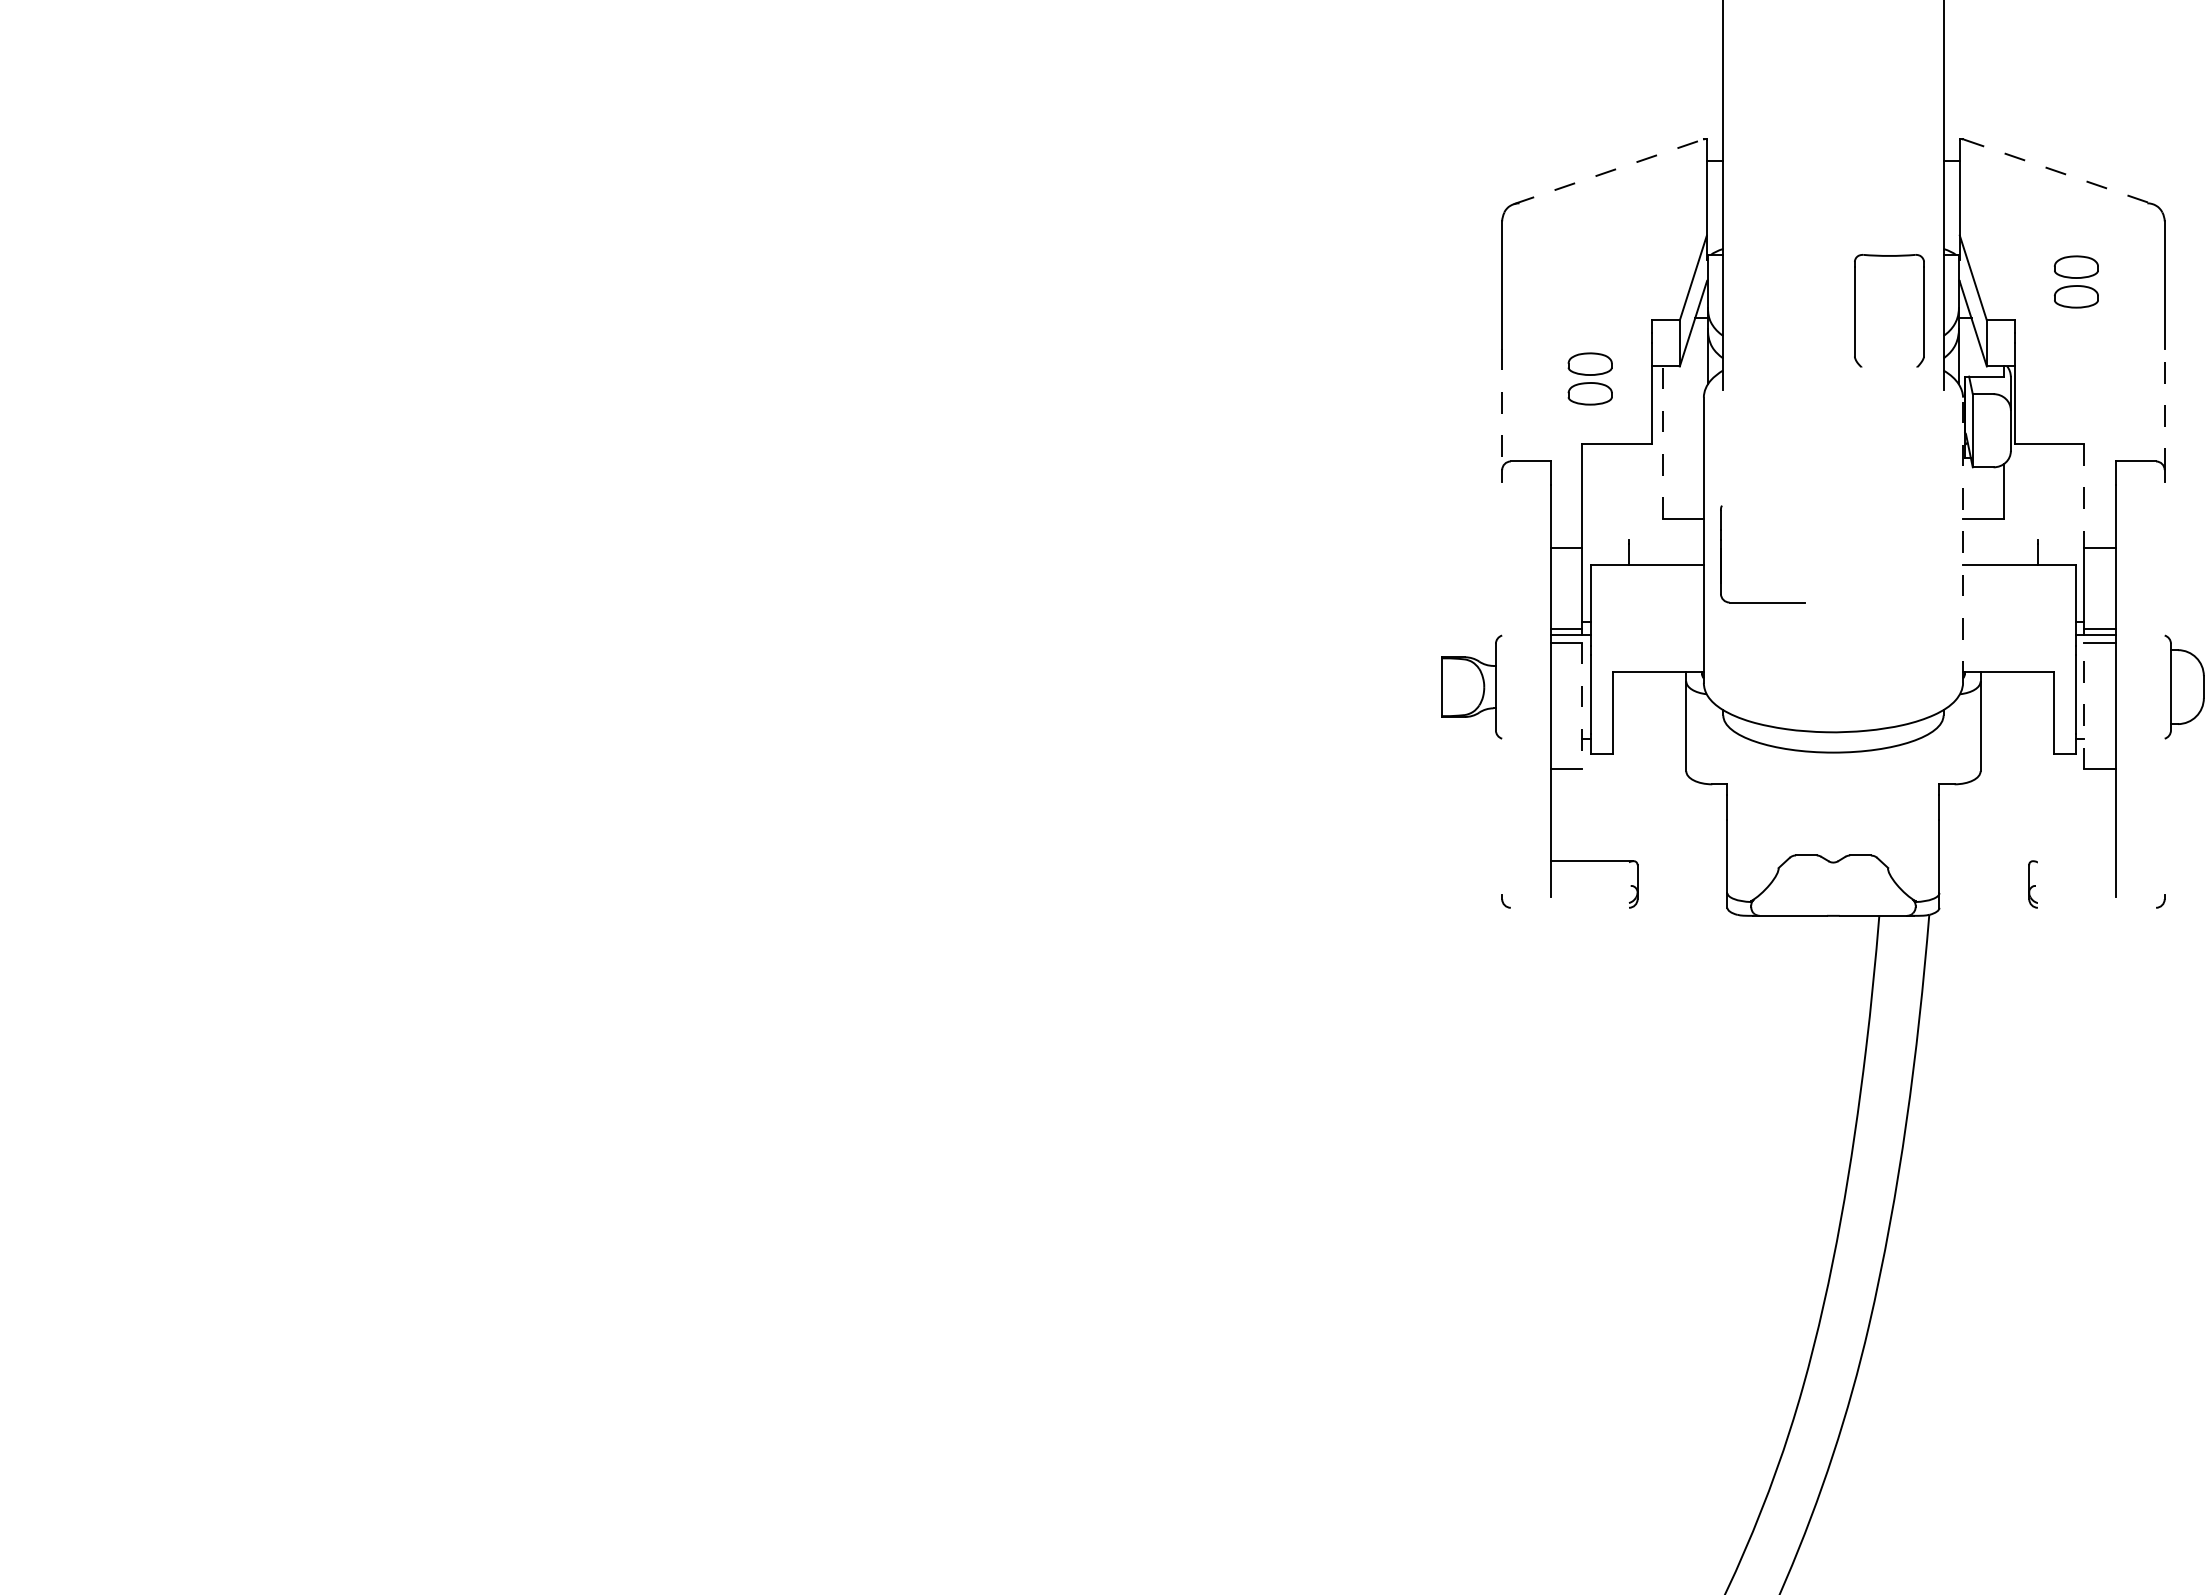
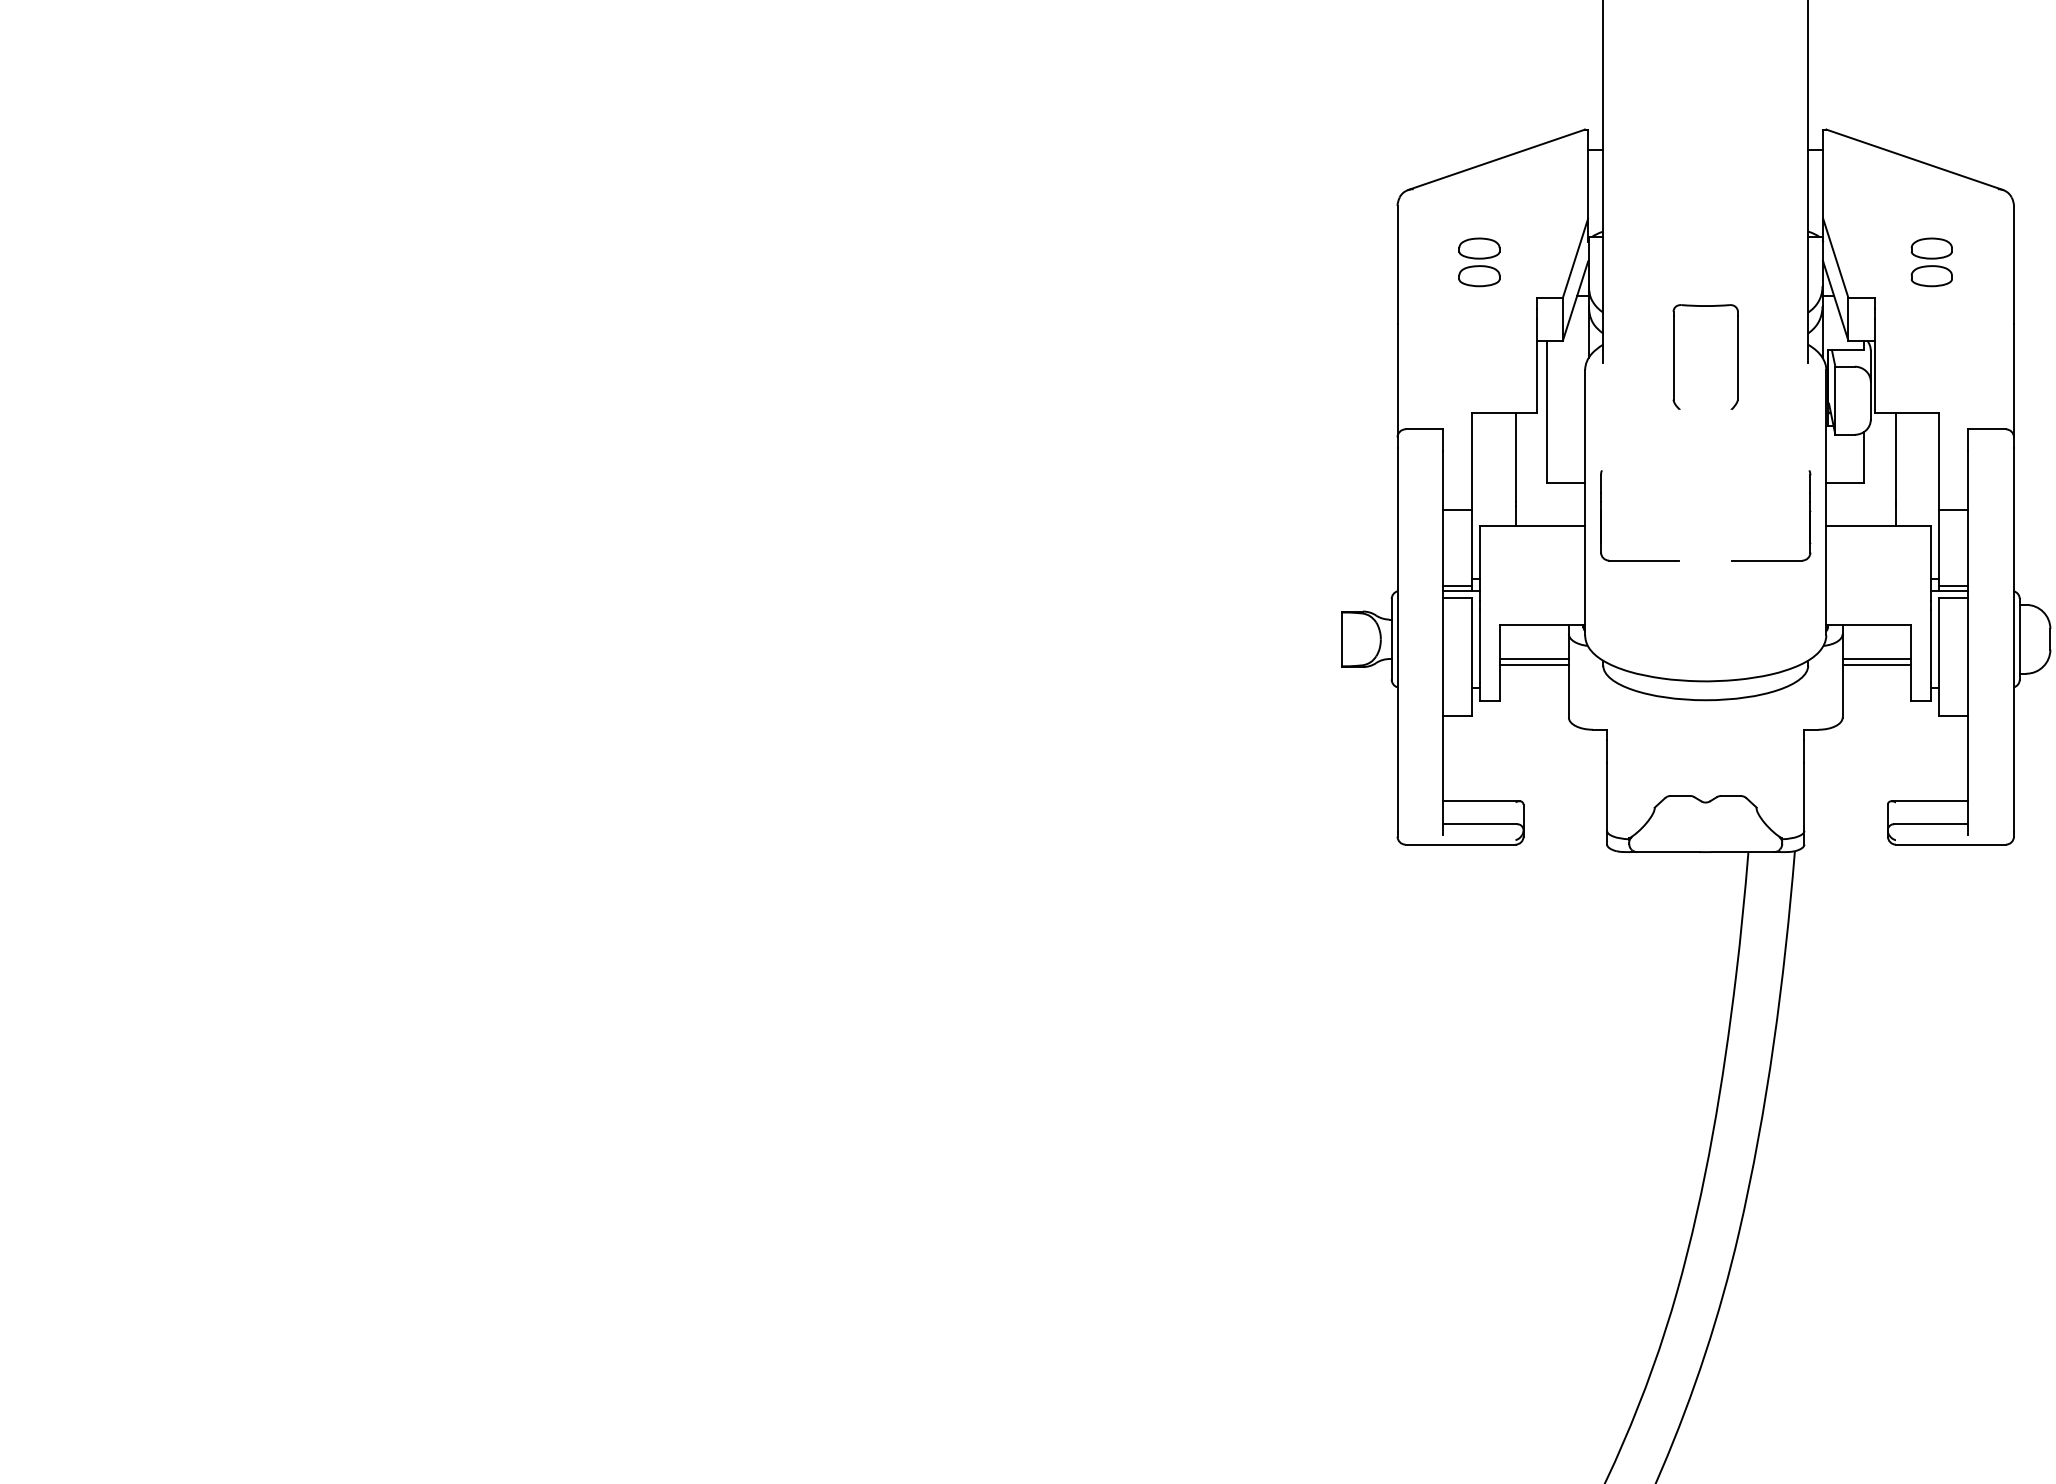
line: (1608, 171) -> (1496, 159), dashed -> solid
line: (2058, 172) -> (1915, 160), dashed -> solid
part: (1855, 310) -> (1674, 356), moved
part: (1589, 378) -> (1478, 261), moved
line: (1502, 409) -> (1397, 381), dashed -> solid
line: (2164, 409) -> (2013, 381), dashed -> solid
line: (1662, 442) -> (1546, 411), dashed -> solid
line: (1628, 491) -> (1515, 457), added
line: (2037, 491) -> (1895, 457), added
line: (2084, 496) -> (1939, 461), dashed -> solid
line: (1963, 540) -> (1826, 502), dashed -> solid
part: (1945, 554) -> (1810, 515), added
line: (1502, 687) -> (1397, 639), added
line: (2164, 687) -> (2013, 639), added
line: (2084, 705) -> (1939, 656), dashed -> solid
line: (1582, 706) -> (1472, 657), dashed -> solid
line: (1649, 708) -> (1534, 659), added
line: (2017, 708) -> (1876, 659), added
line: (1649, 714) -> (1534, 664), added
line: (2017, 714) -> (1876, 664), added
line: (2074, 861) -> (1930, 801), added
line: (1590, 885) -> (1479, 823), added
line: (2075, 885) -> (1930, 823), added
line: (1569, 907) -> (1460, 844), added
line: (2096, 907) -> (1950, 844), added

